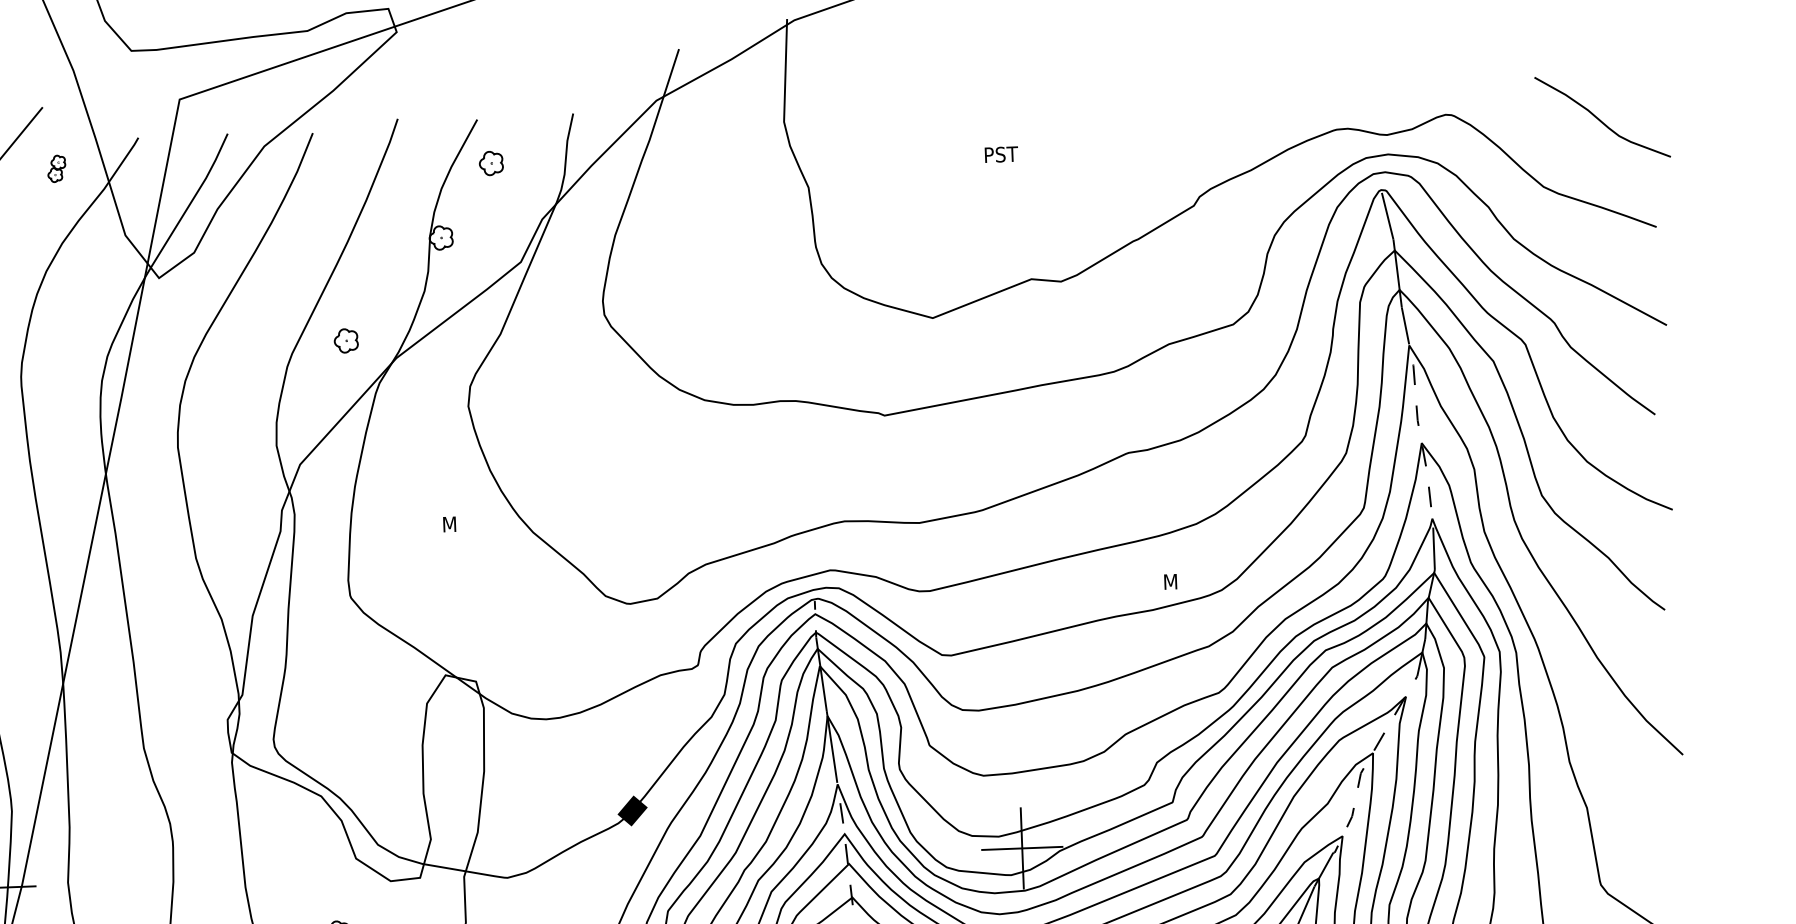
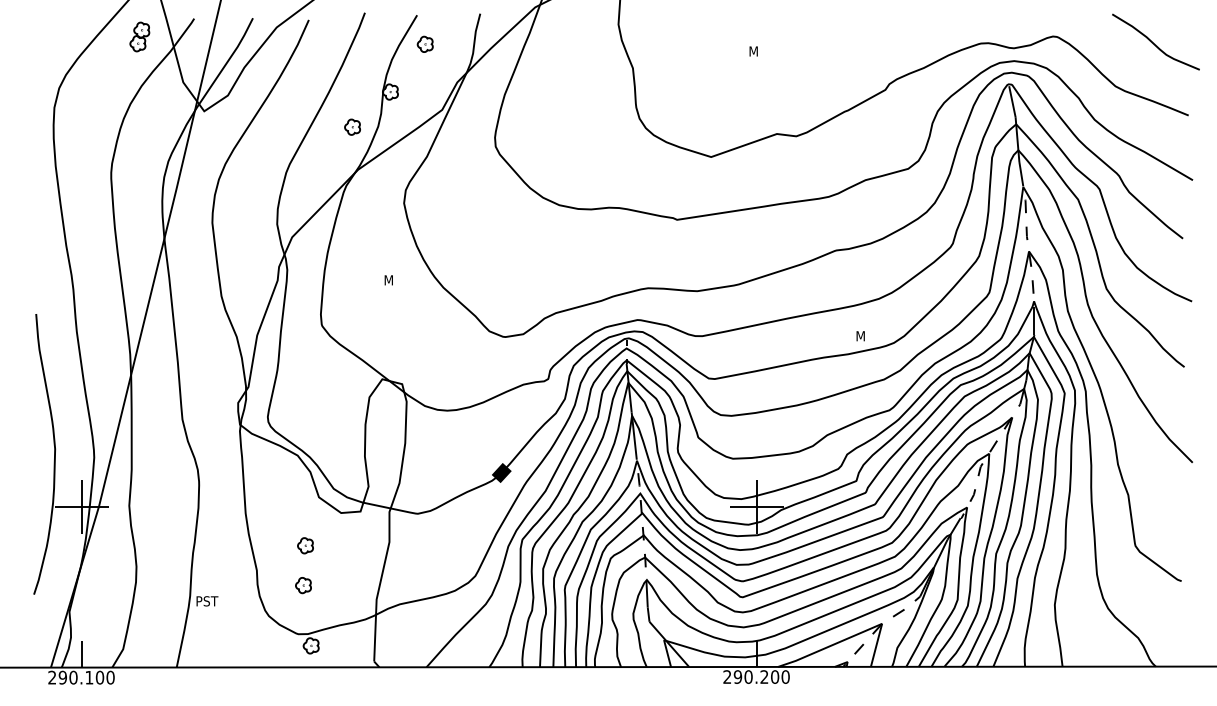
text: (1001, 154) -> (760, 51), PST -> M
part: (56, 168) -> (139, 36), size x1.67
part: (346, 339) -> (352, 126), moved

